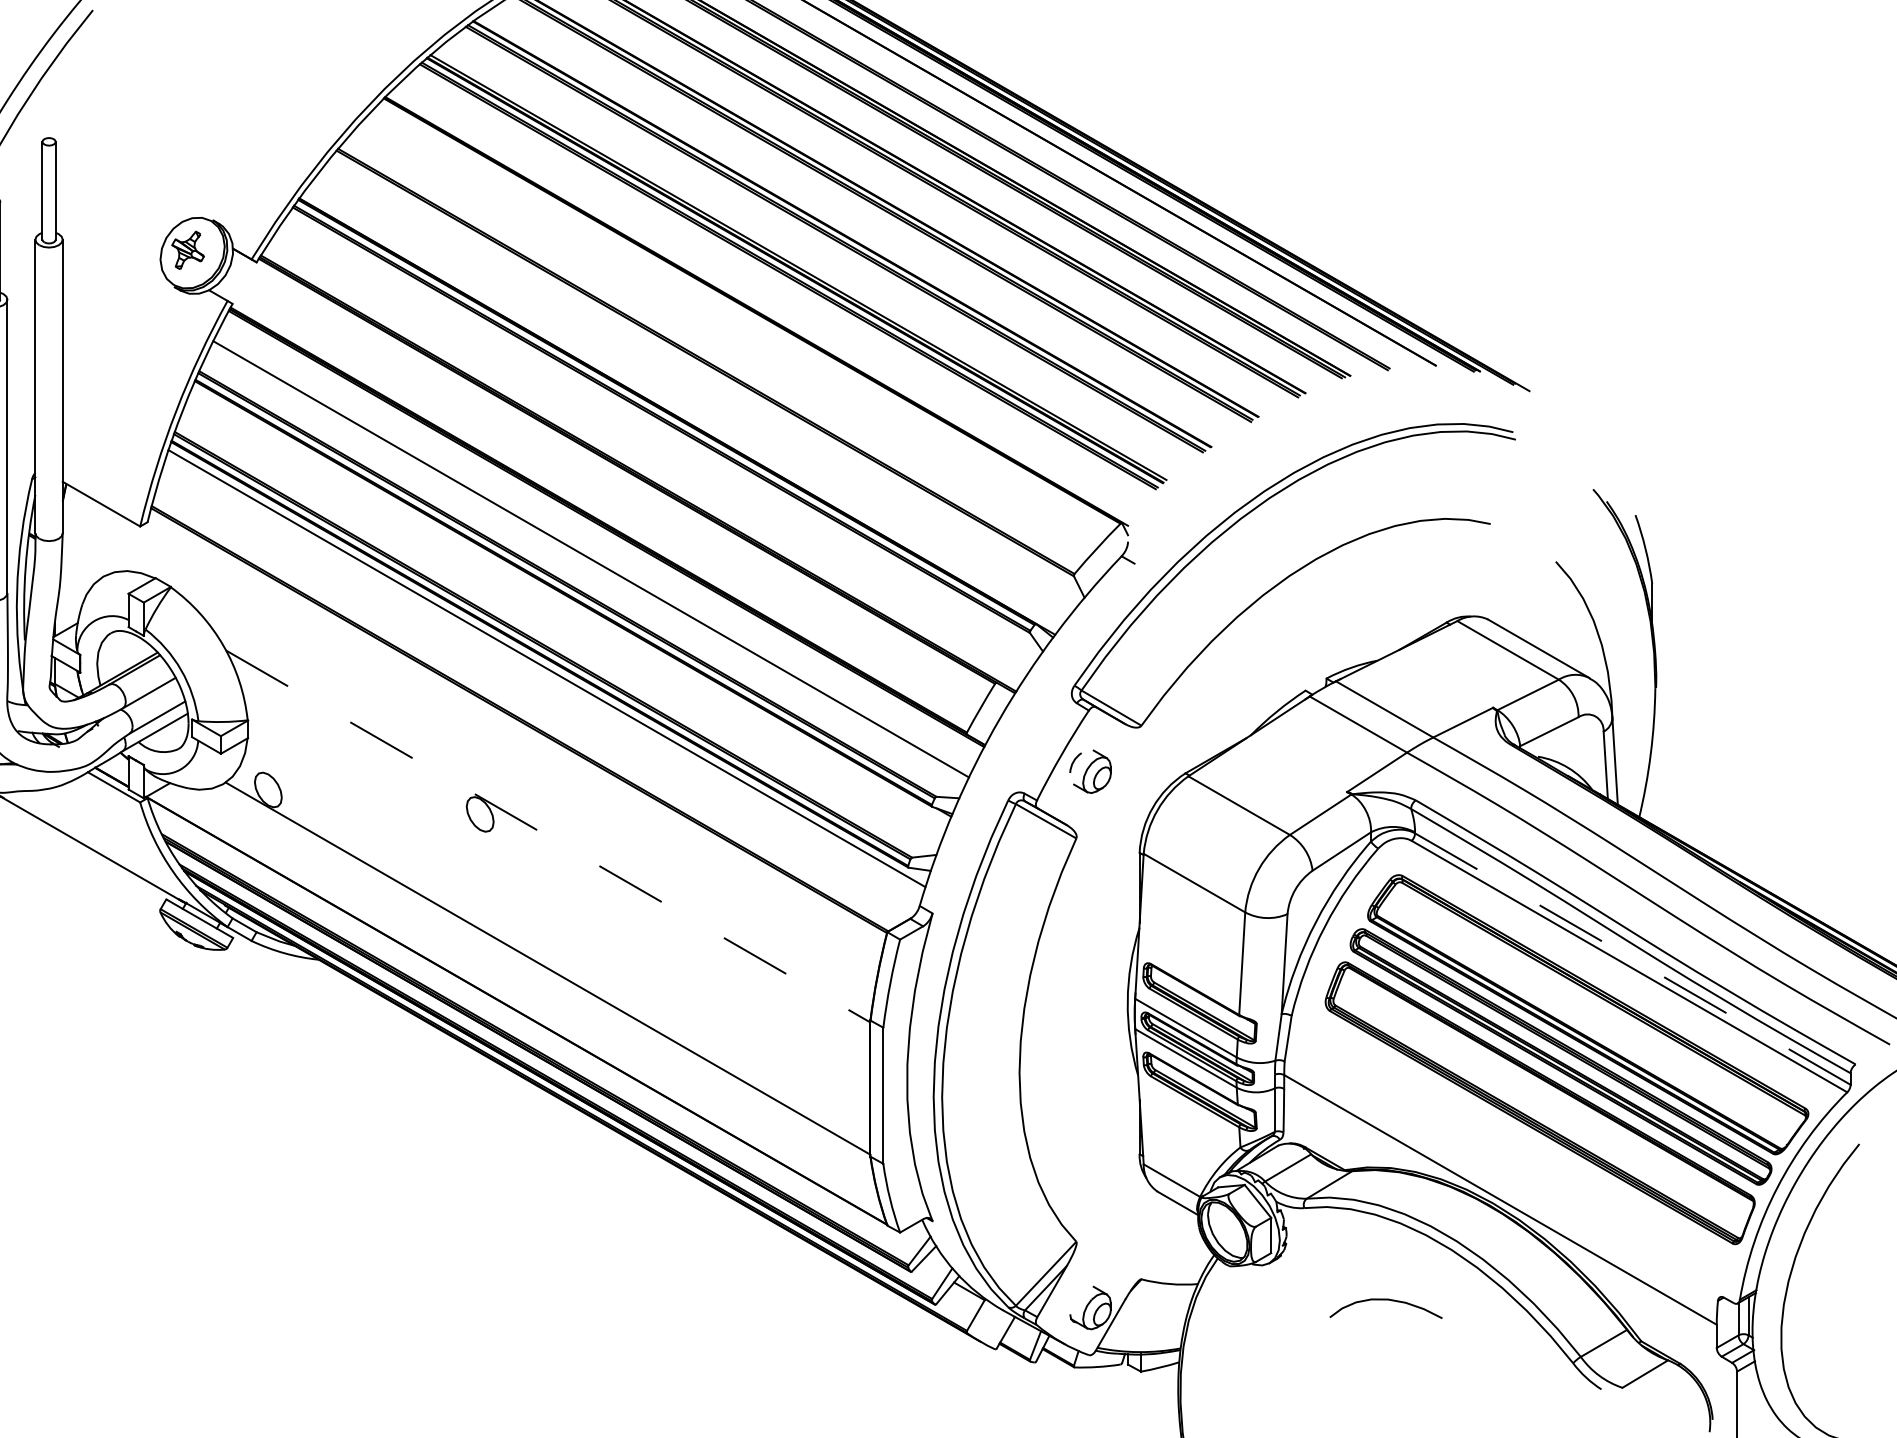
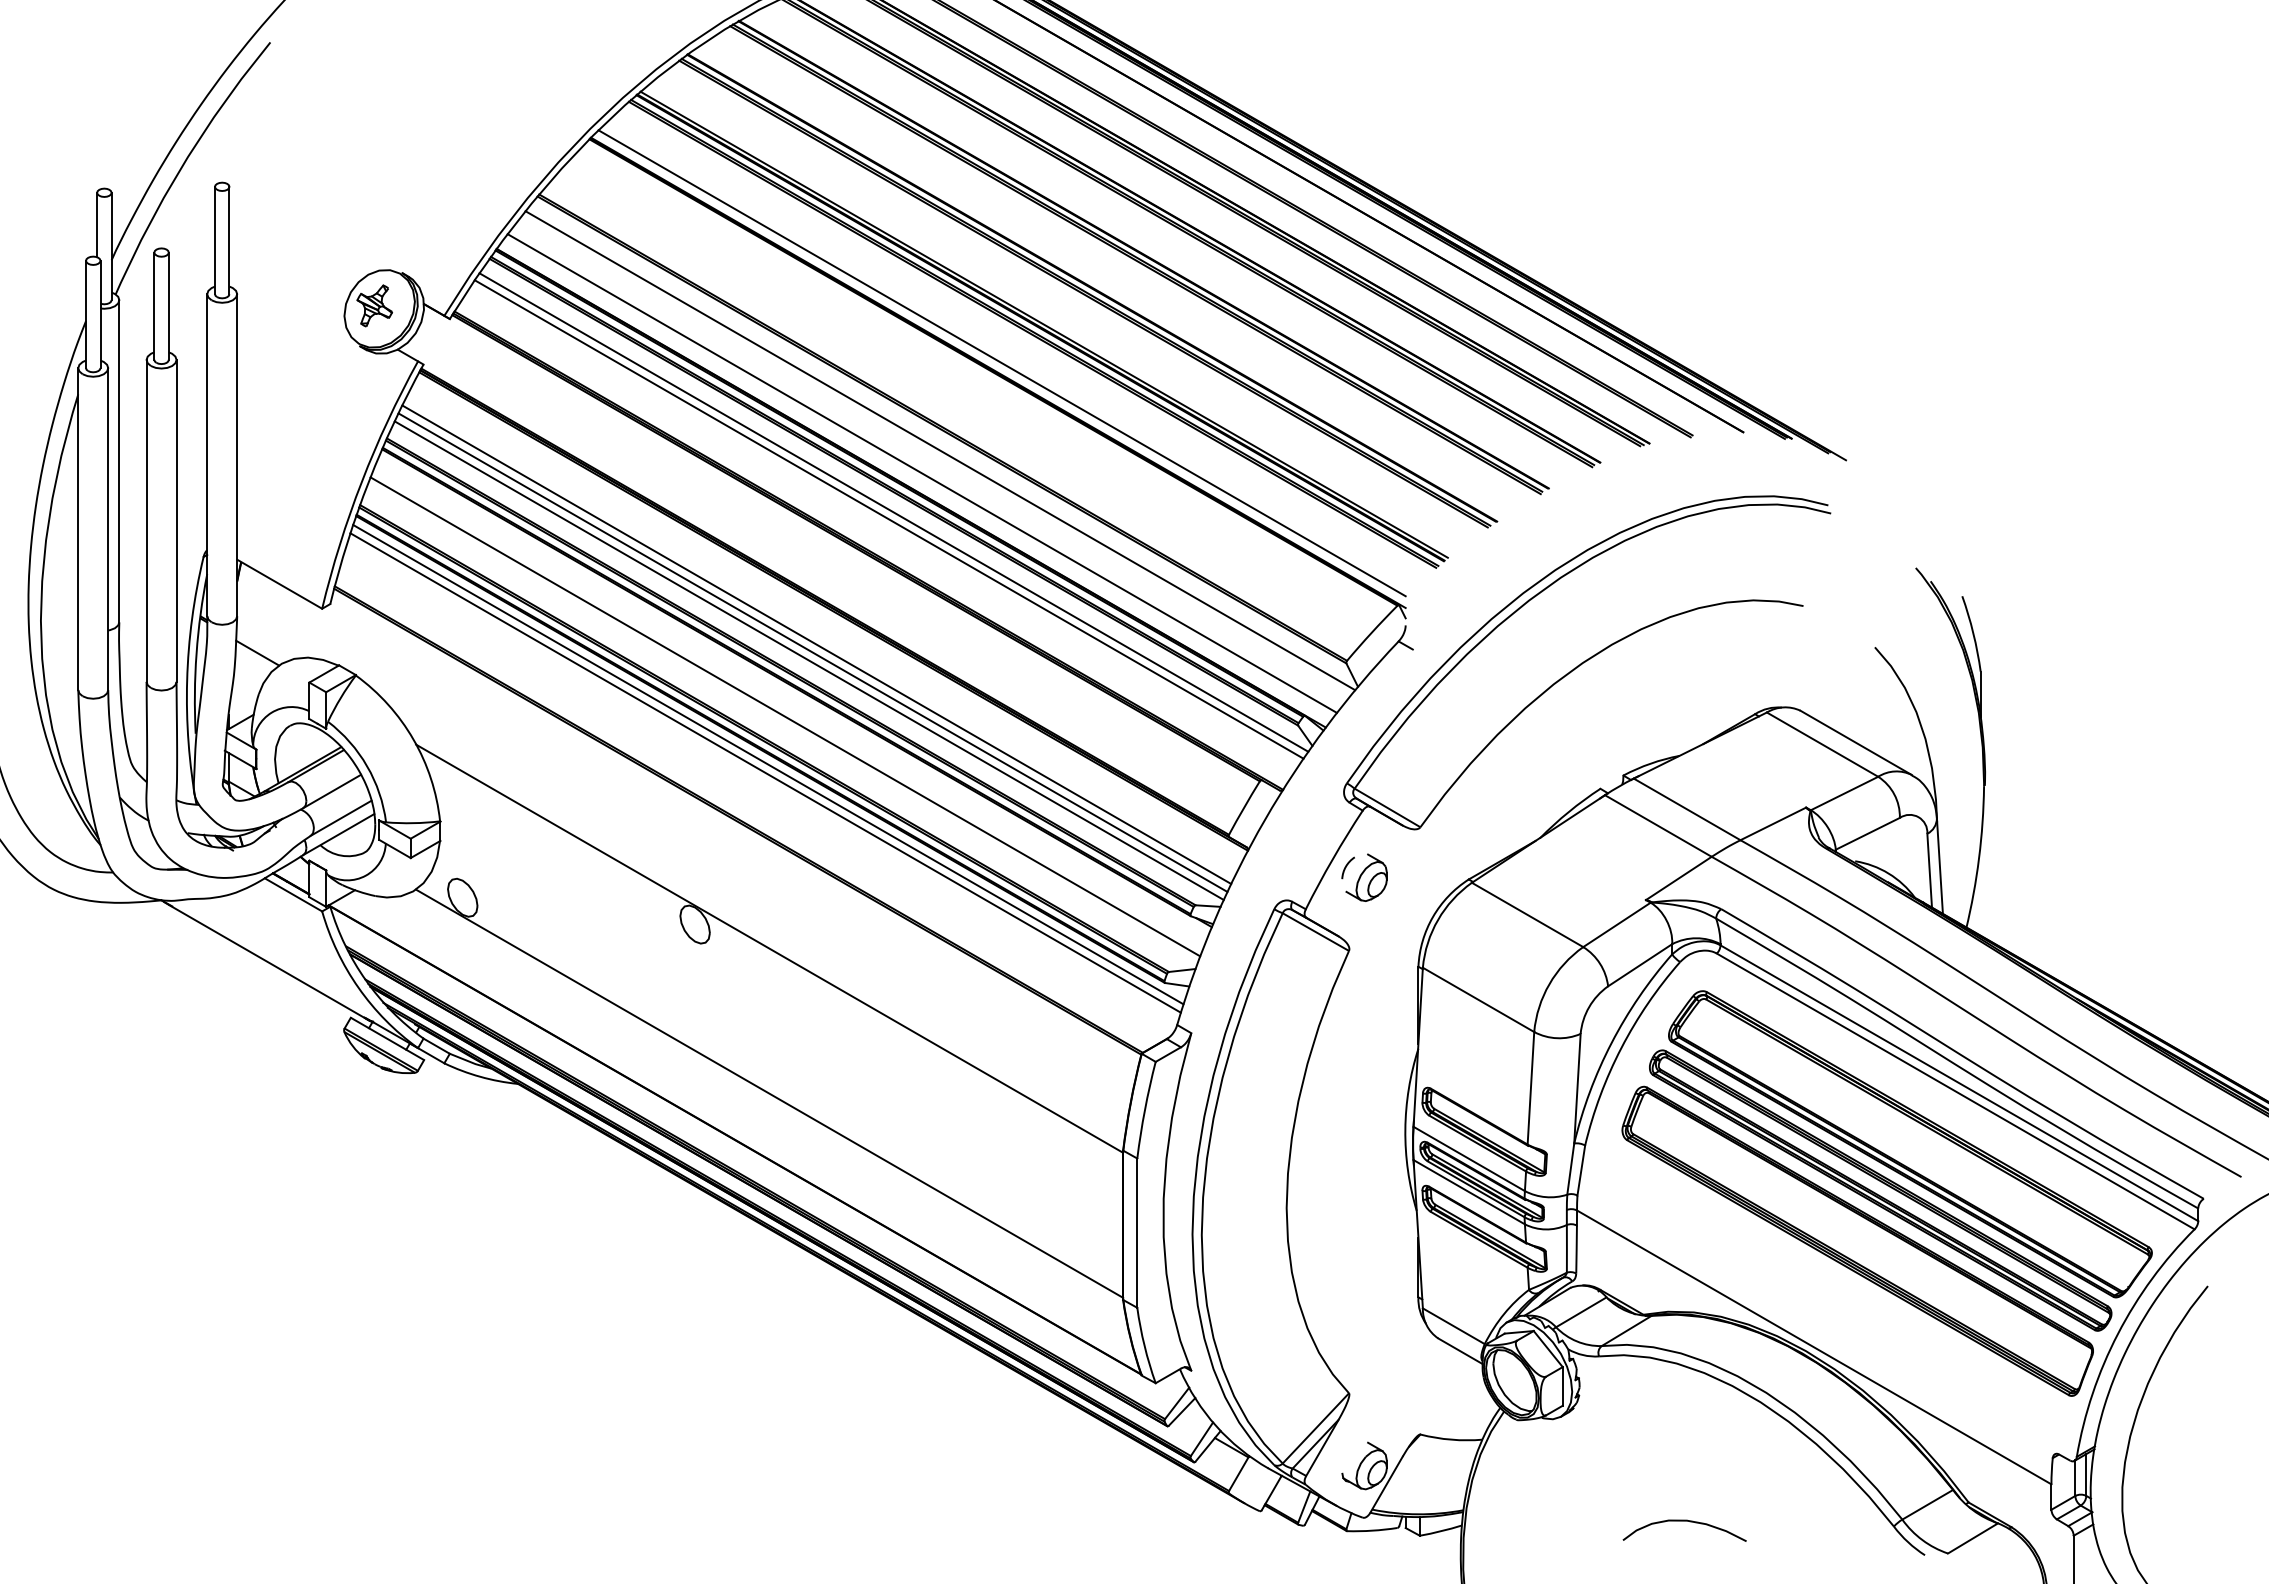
line: (759, 302) -> (1001, 363), added
line: (703, 382) -> (940, 450), added
line: (686, 403) -> (921, 473), added
line: (661, 438) -> (893, 512), added
line: (656, 445) -> (888, 519), added
line: (81, 566) -> (257, 652), added
line: (587, 566) -> (812, 652), added
line: (583, 573) -> (808, 660), added
line: (562, 624) -> (785, 716), added
line: (544, 675) -> (765, 772), added
line: (548, 836) -> (769, 948), dashed -> solid
line: (1632, 959) -> (1959, 1083), dashed -> solid
curve: (1385, 1300) -> (1684, 1521), moved

